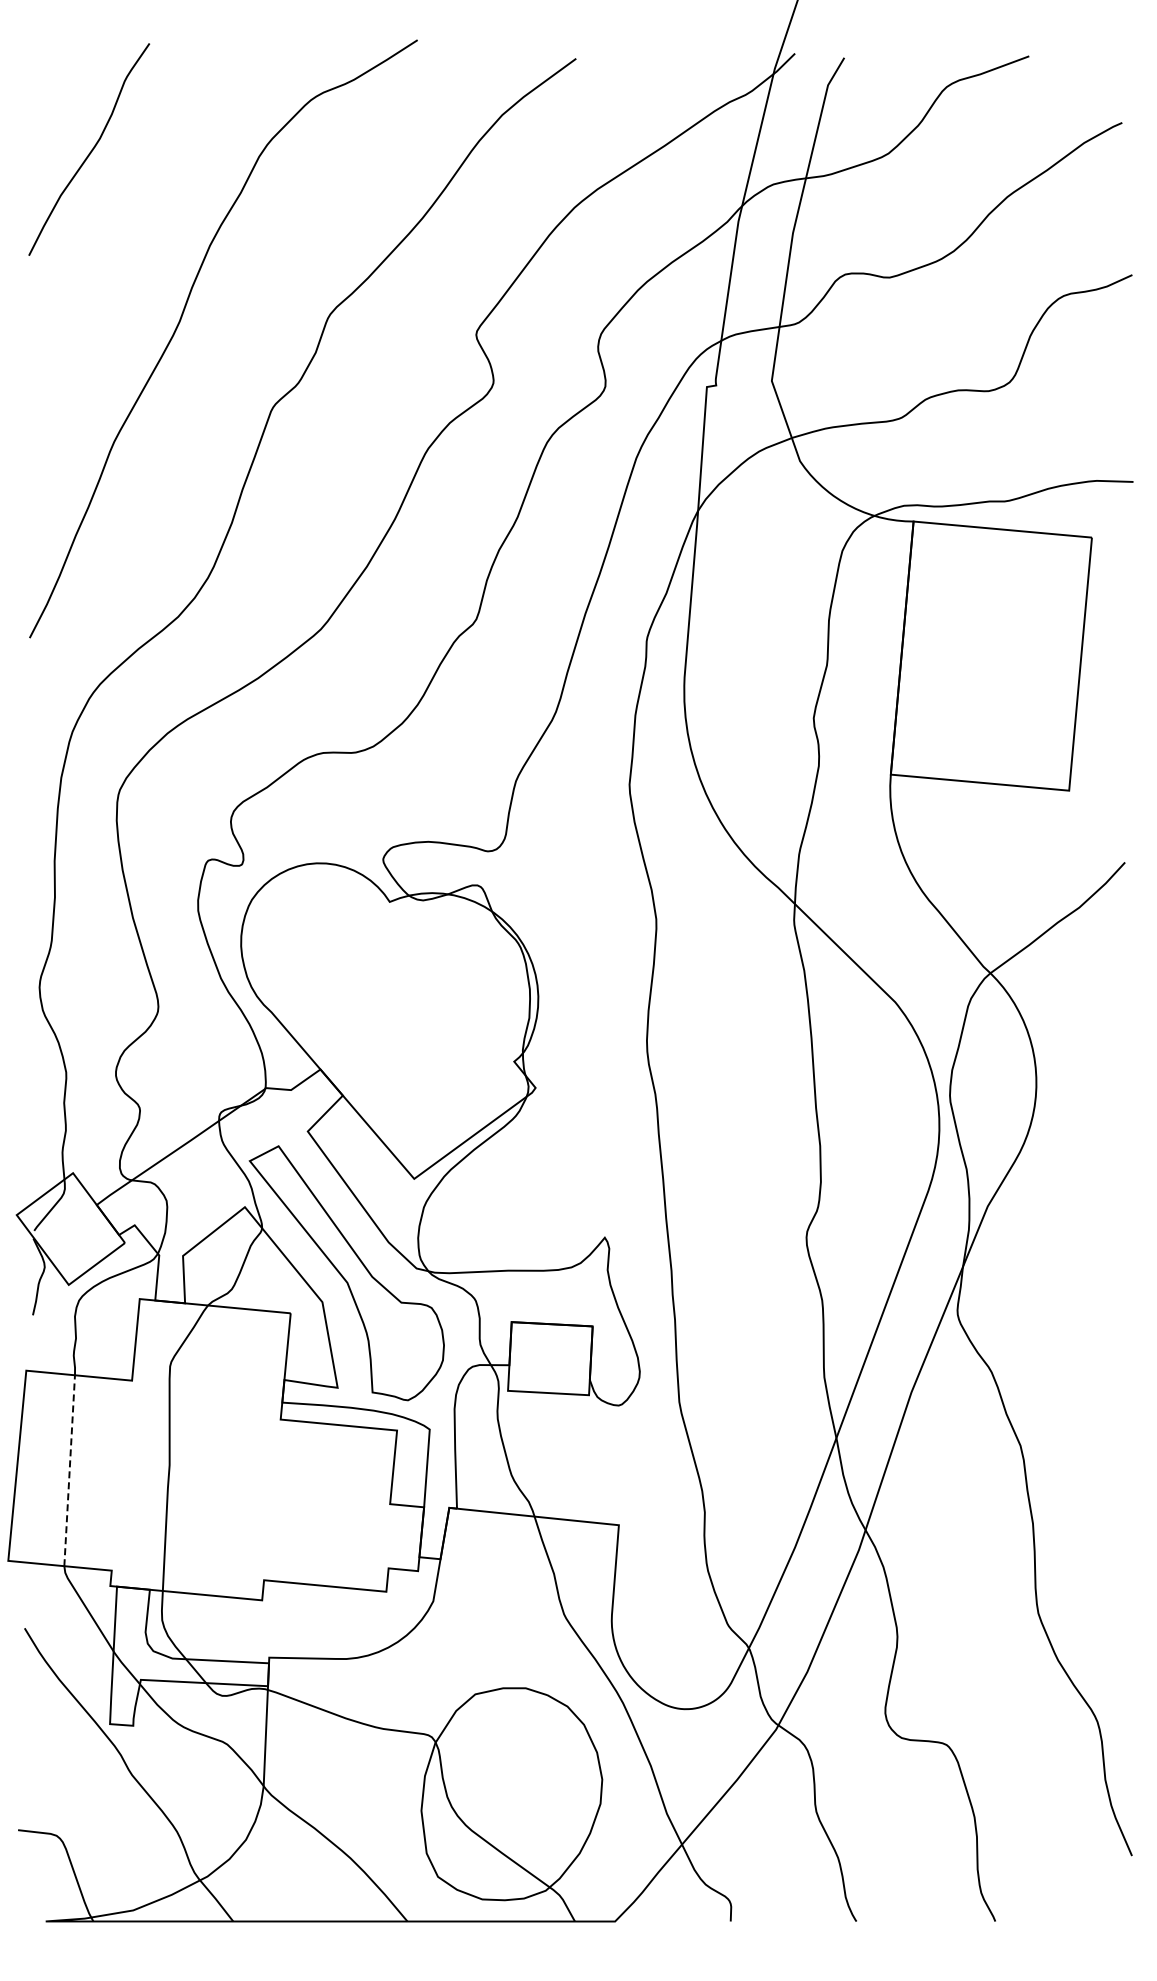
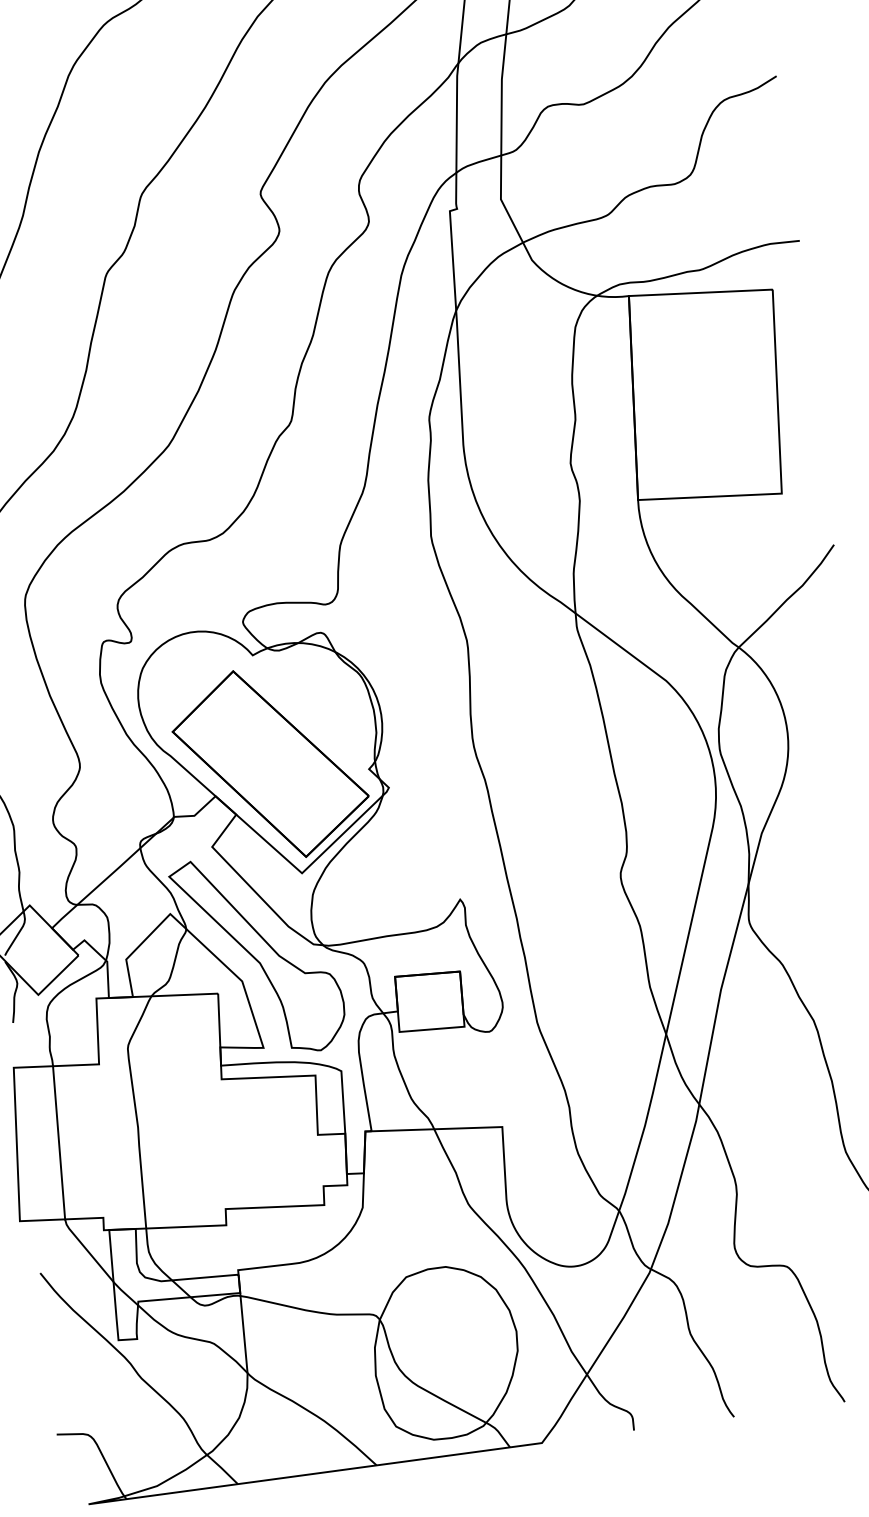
part: (393, 1038) -> (270, 763), added
line: (69, 1470) -> (58, 1142), dashed -> solid

